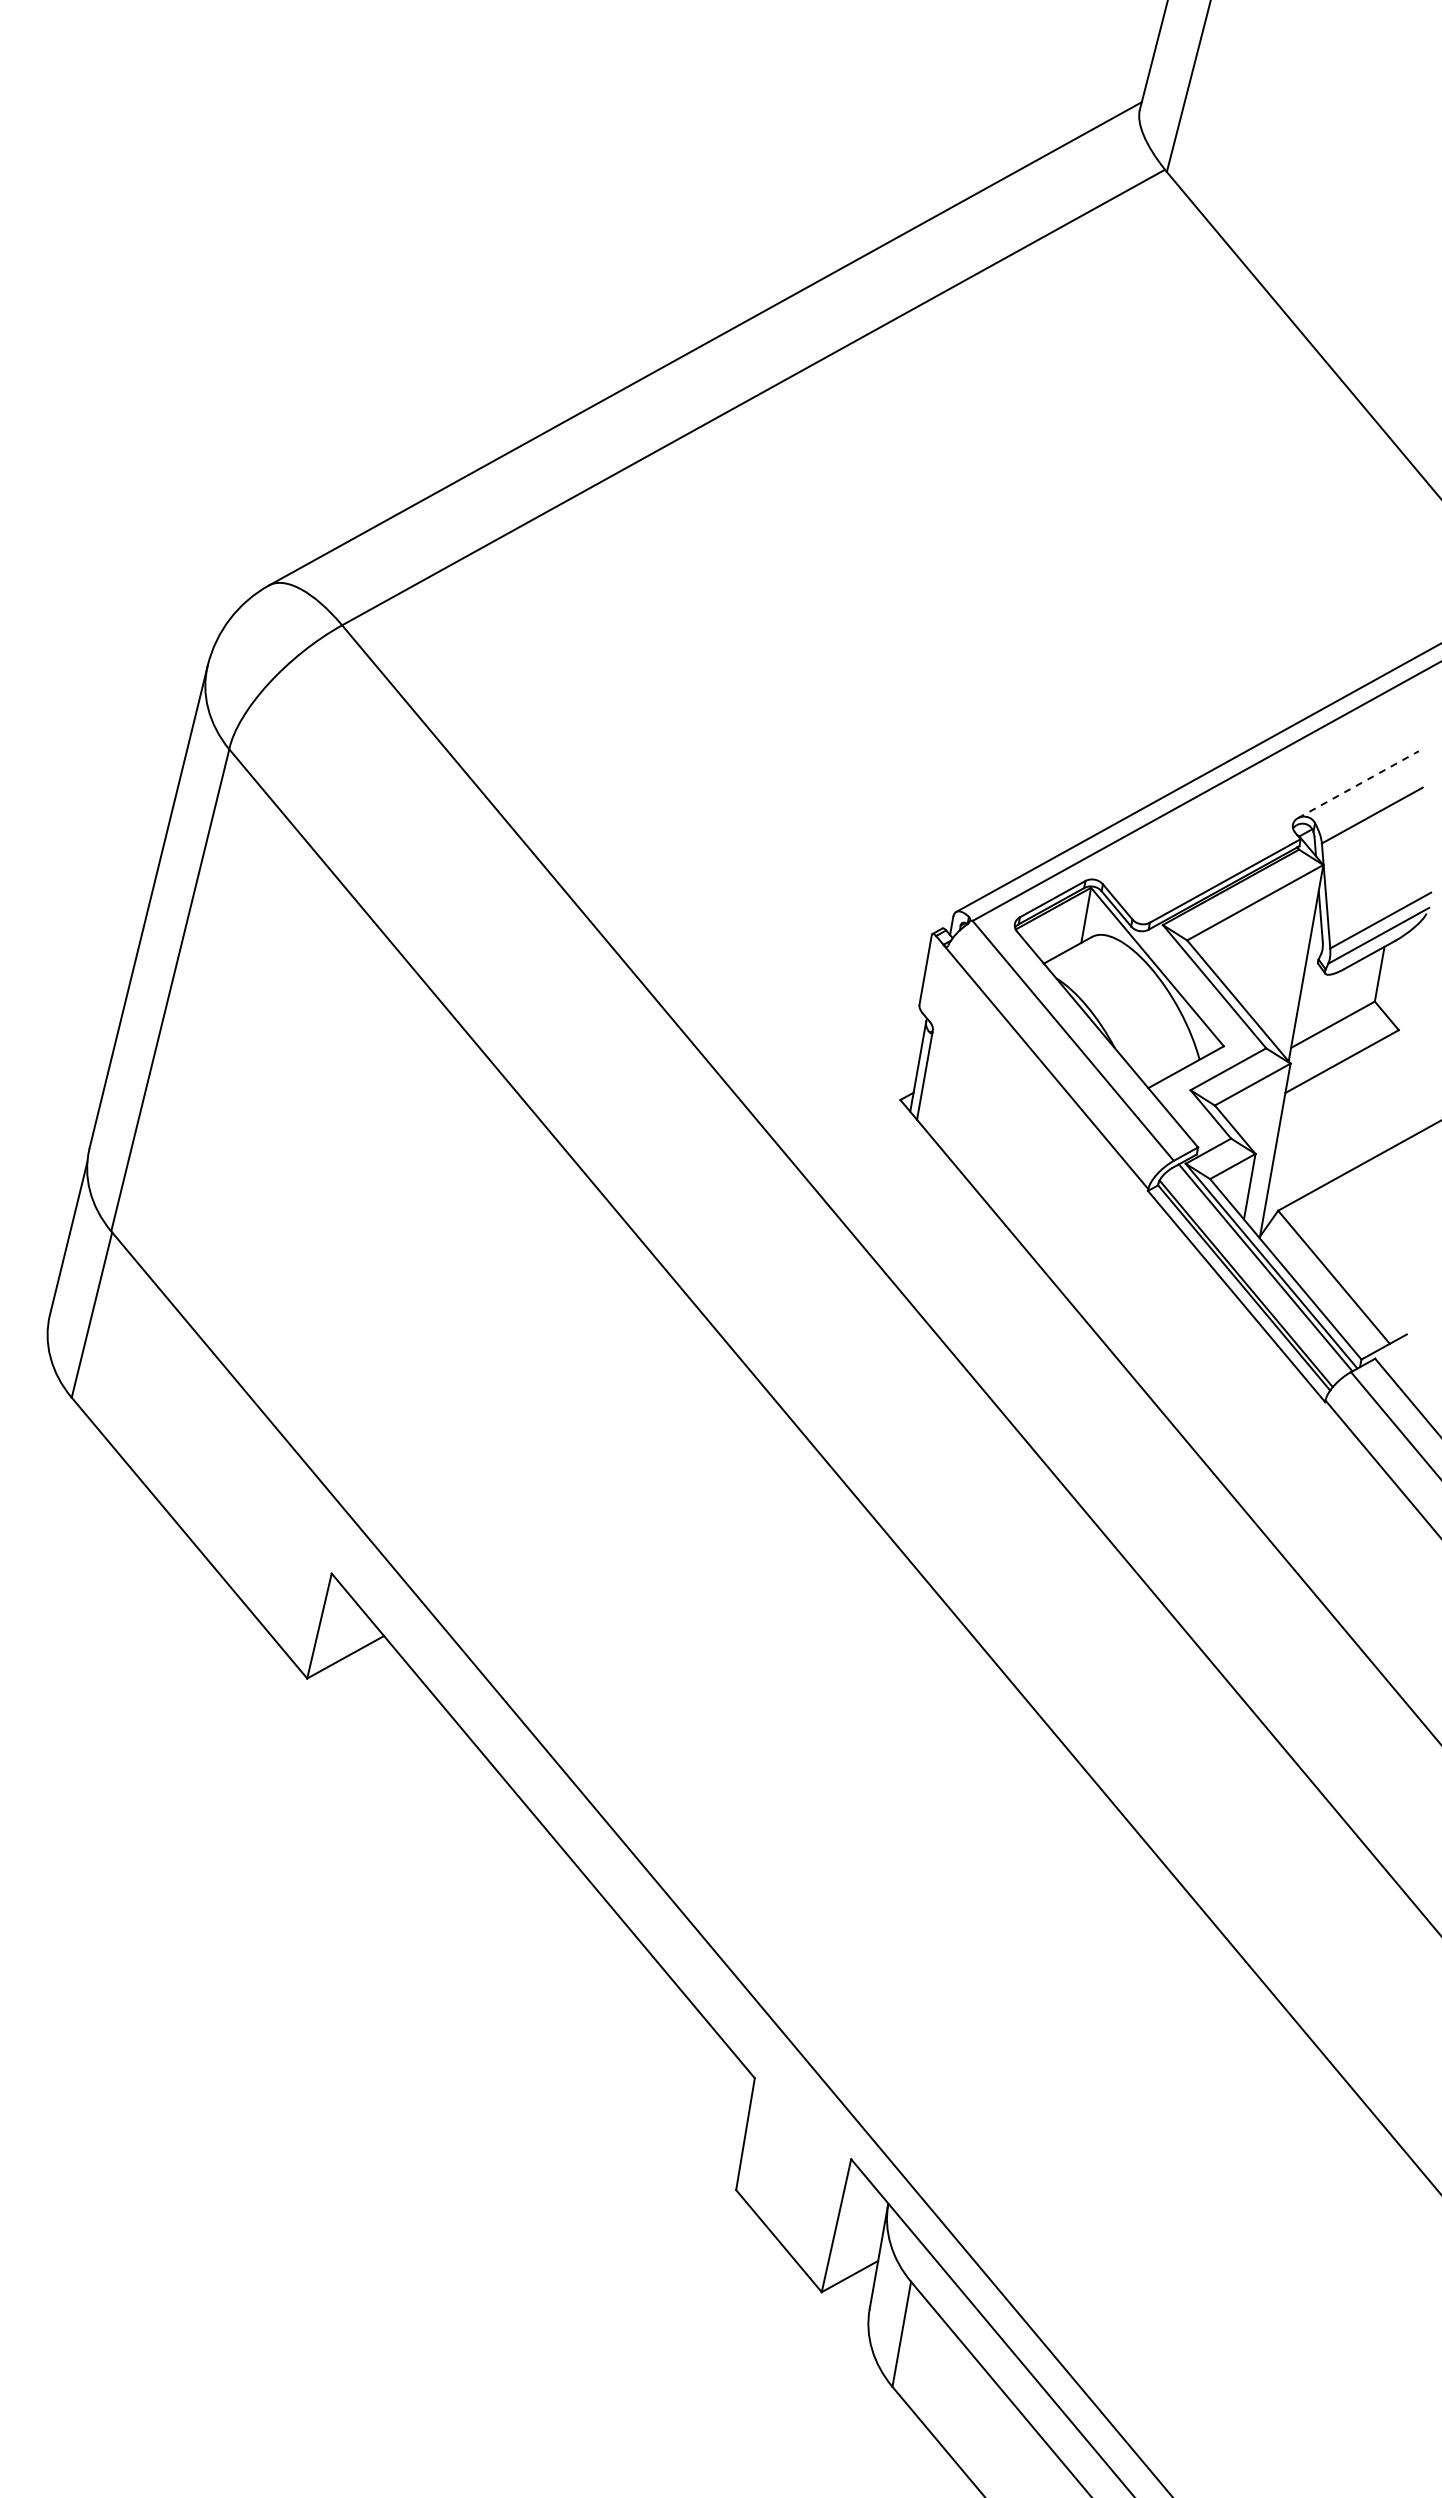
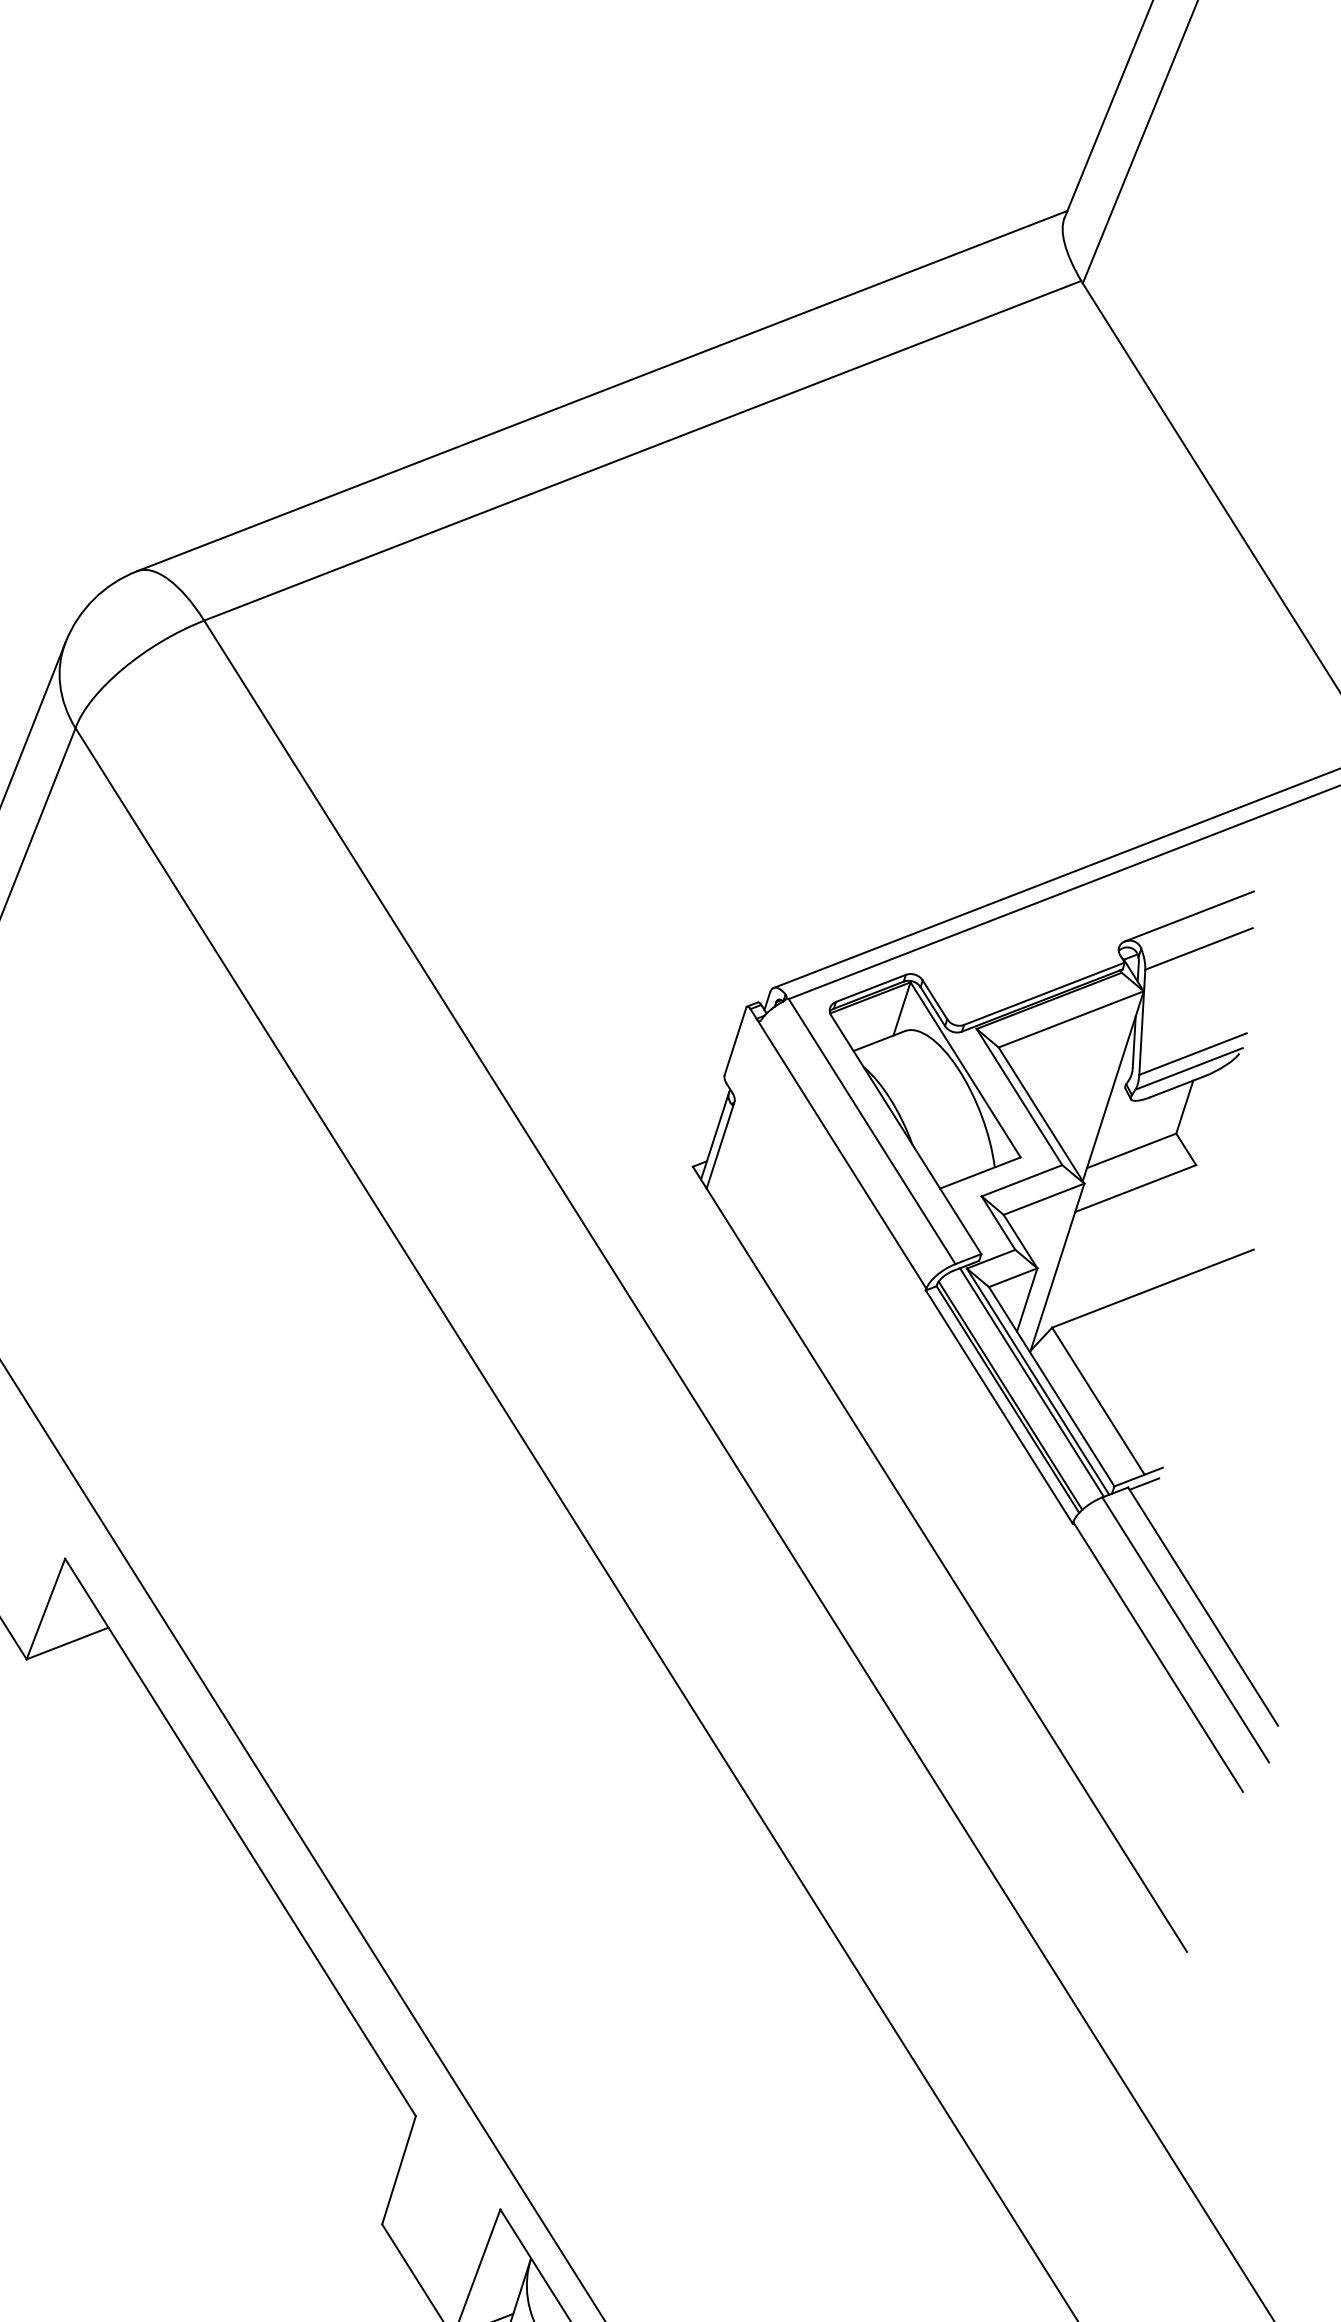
line: (1358, 784) -> (1189, 916), dashed -> solid
line: (1390, 1352) -> (1144, 1483), added

